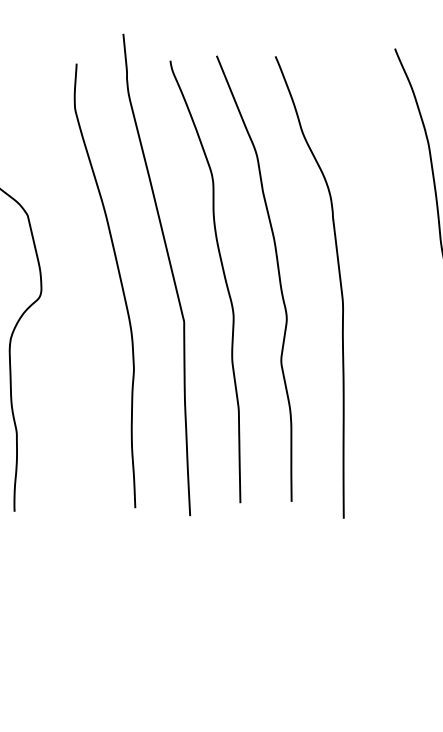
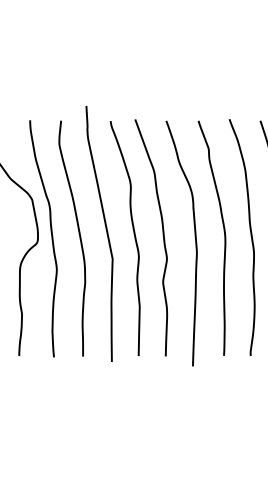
curve: (394, 272) -> (224, 237), added
curve: (66, 287) -> (51, 238), added

